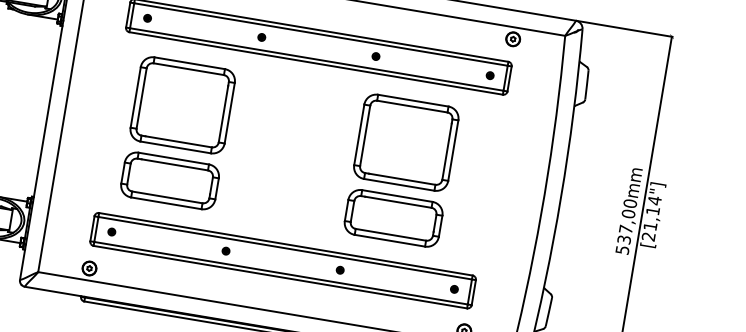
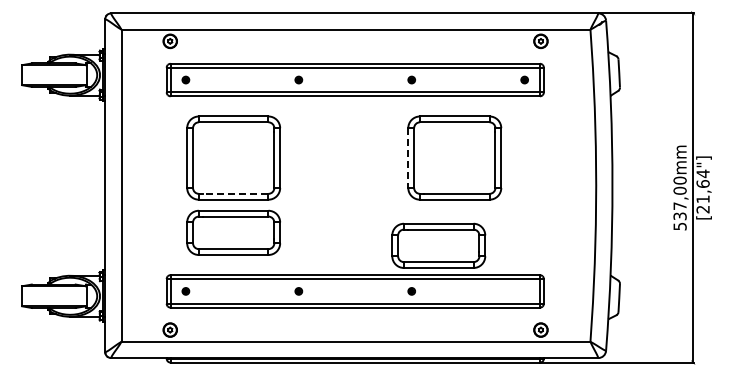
line: (359, 135) -> (408, 158), solid -> dashed
line: (178, 141) -> (235, 193), solid -> dashed
text: (652, 210) -> (702, 183), [21,14"] -> [21,64"]
part: (393, 217) -> (438, 245), moved
part: (454, 289) -> (524, 291), removed

